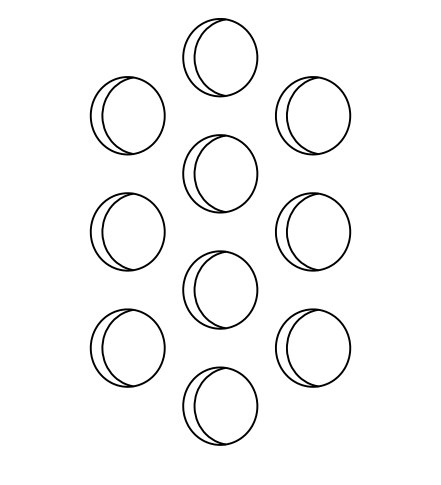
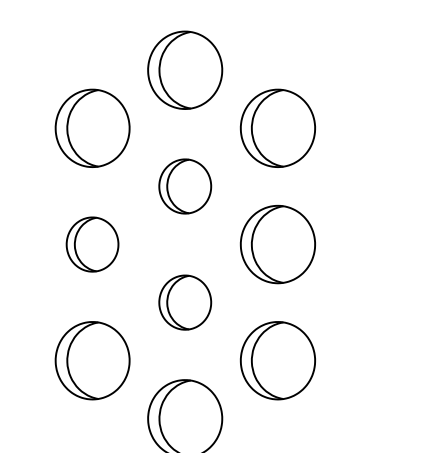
part: (220, 173) -> (185, 186), size x0.7
part: (127, 231) -> (92, 244), size x0.7
part: (220, 289) -> (185, 302), size x0.7

